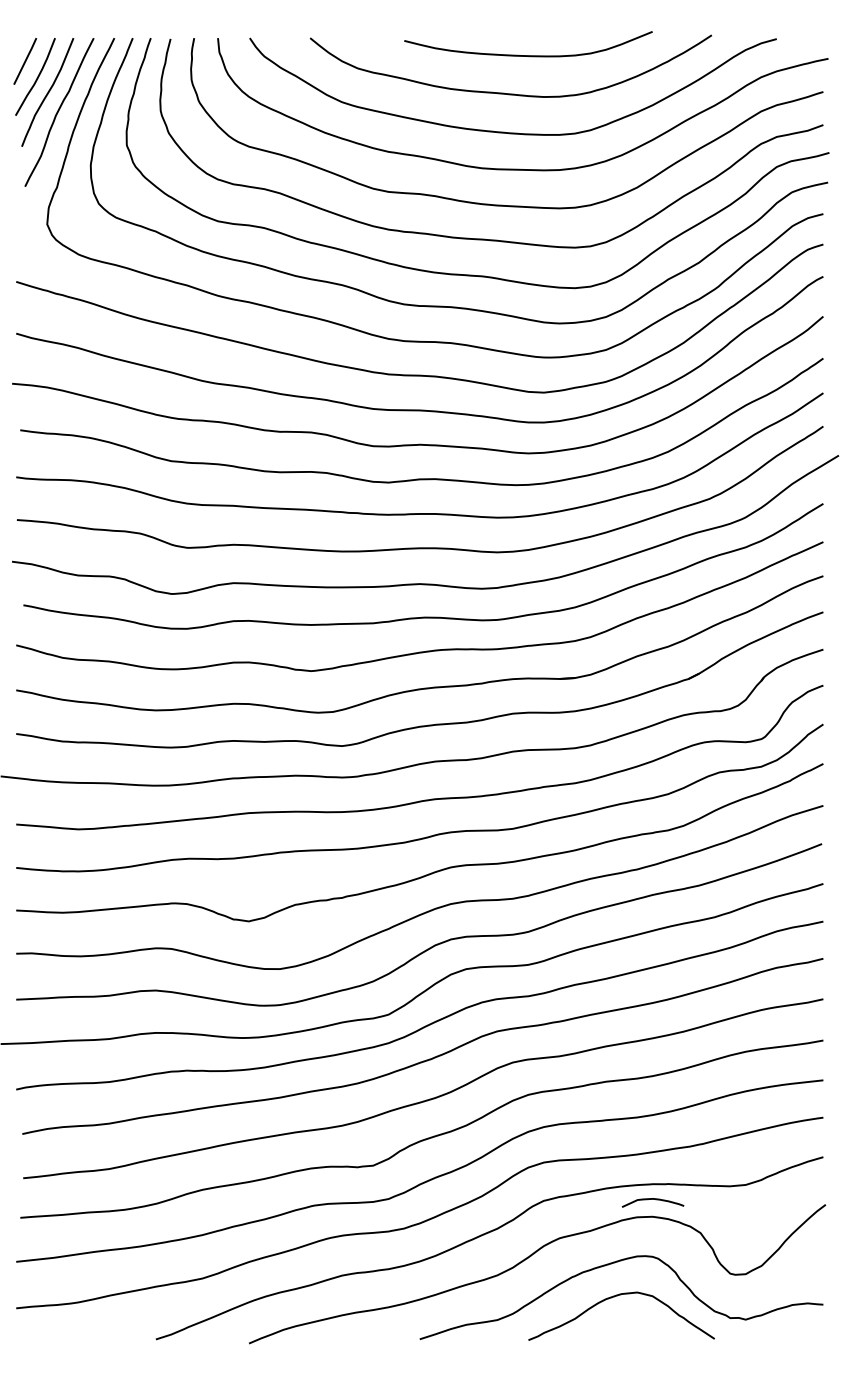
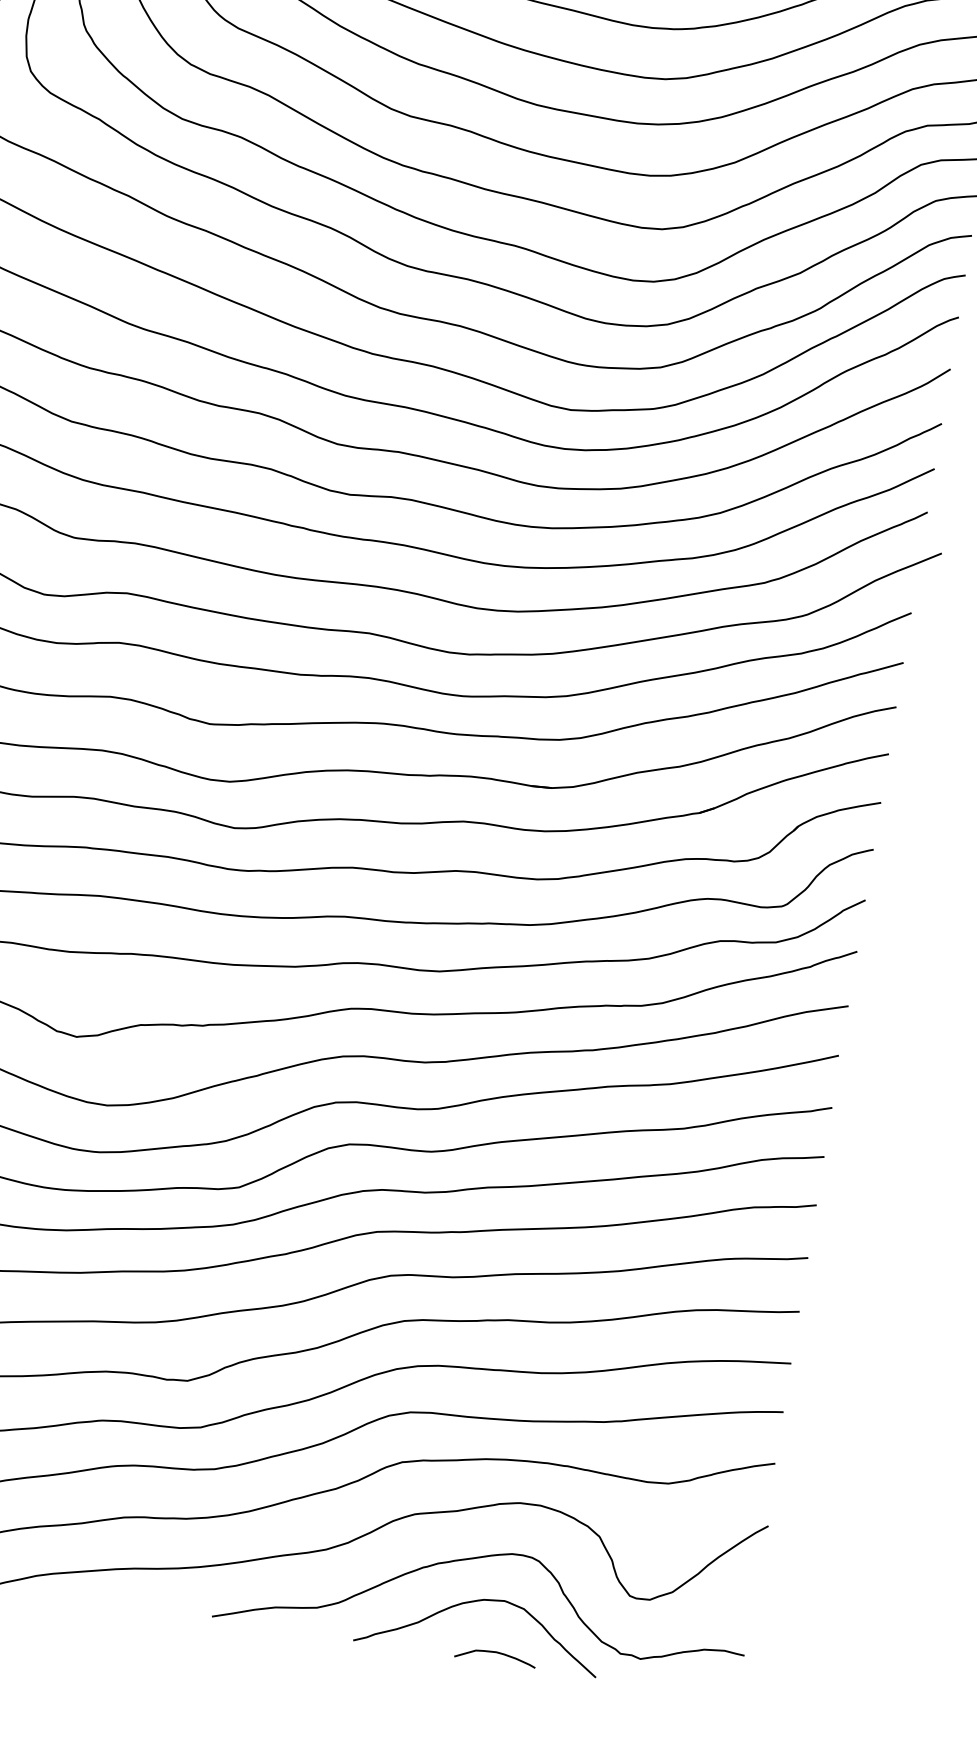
curve: (652, 1199) -> (495, 1652), moved

